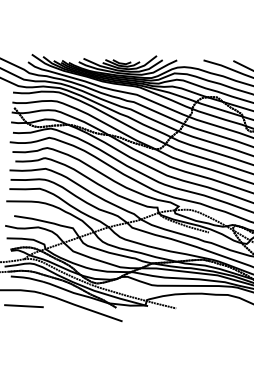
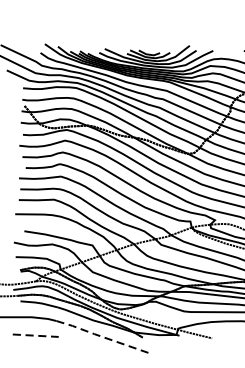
line: (23, 306) -> (35, 336), solid -> dashed
line: (81, 307) -> (102, 337), solid -> dashed

